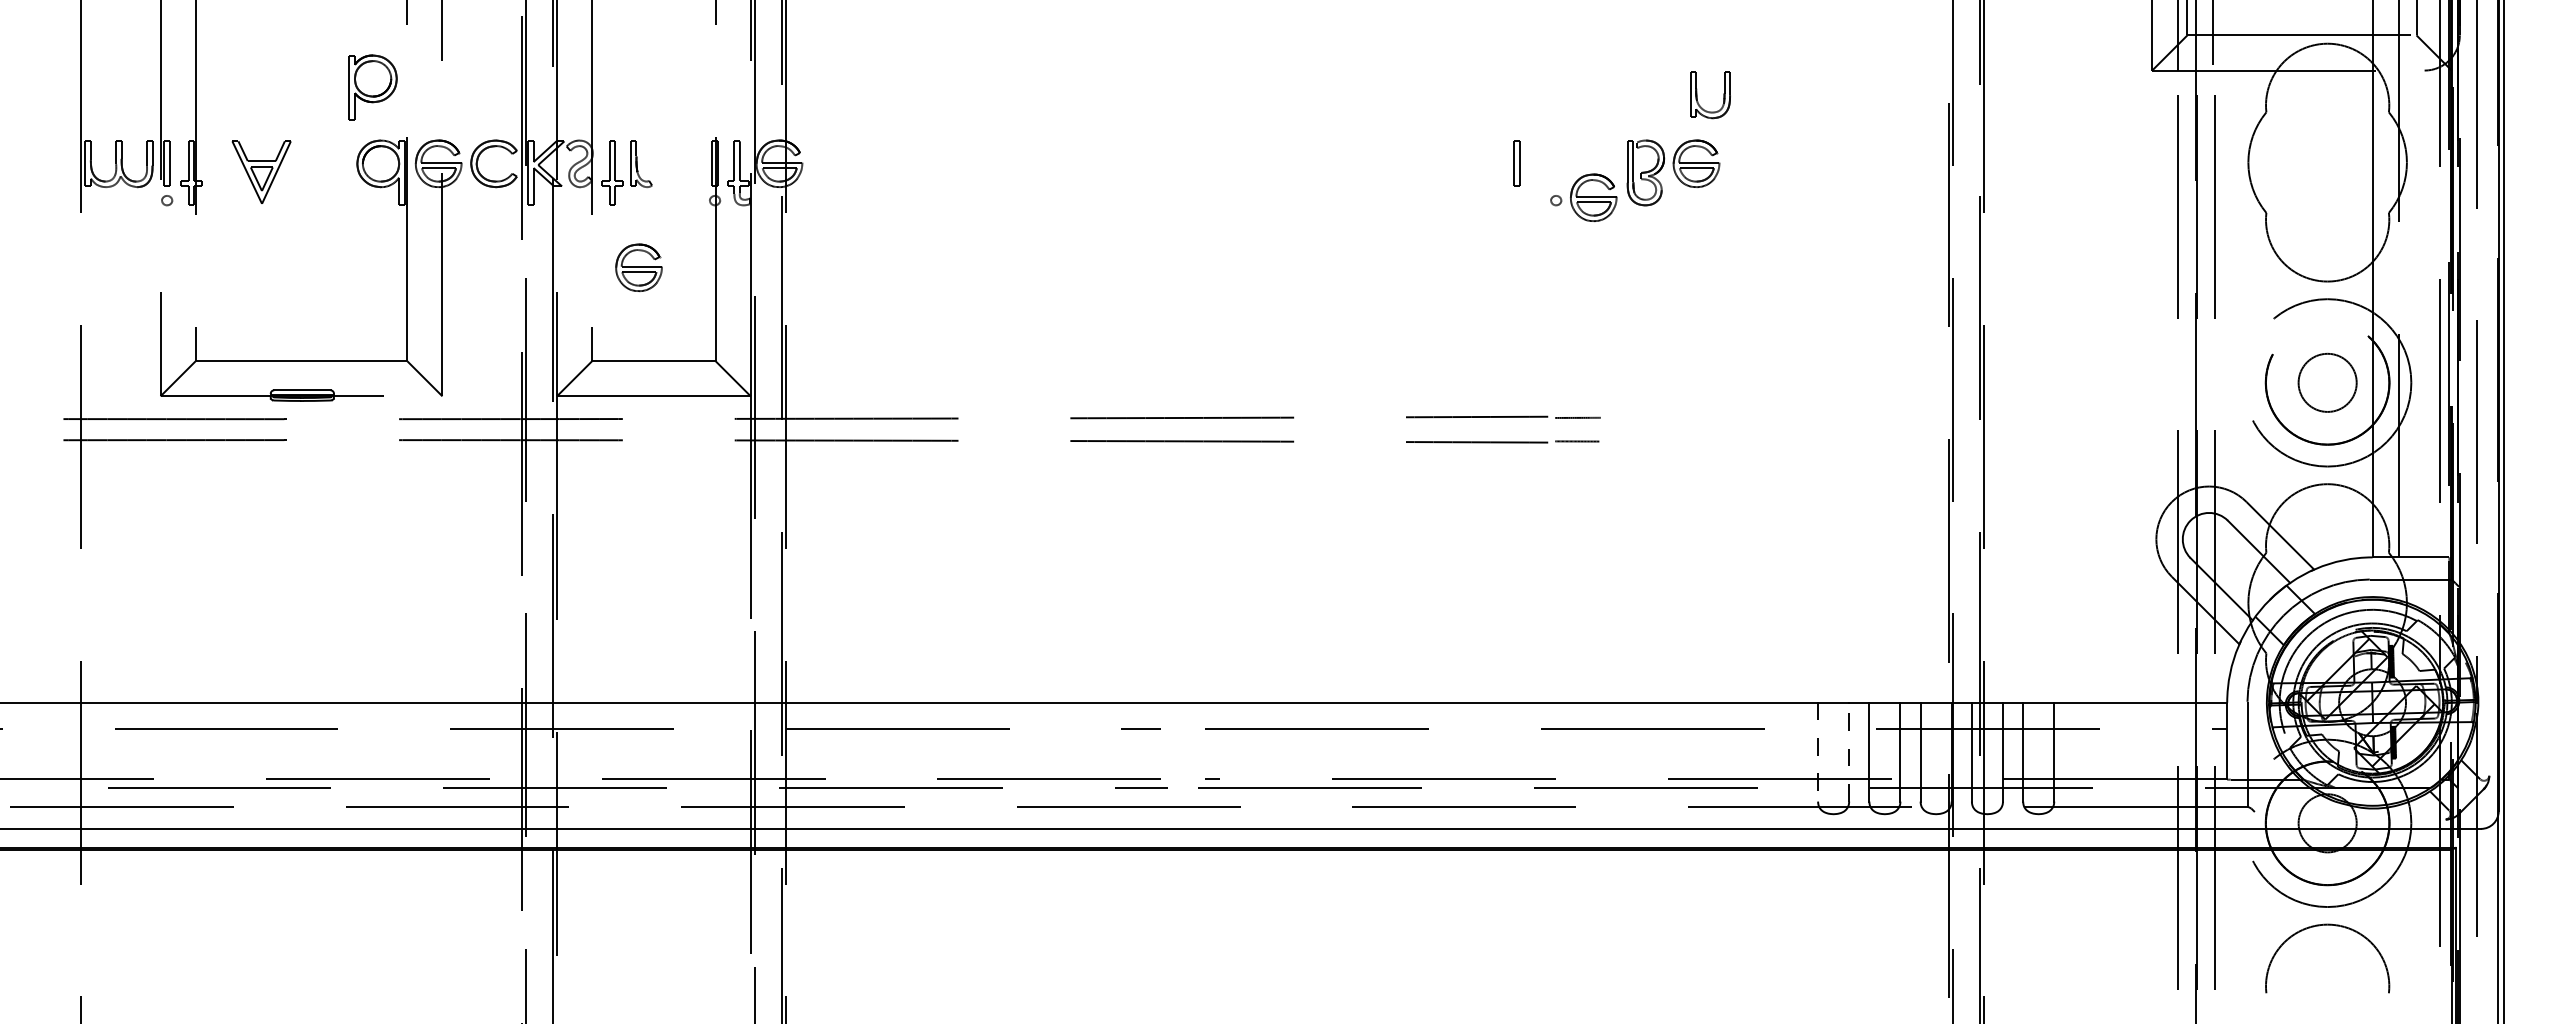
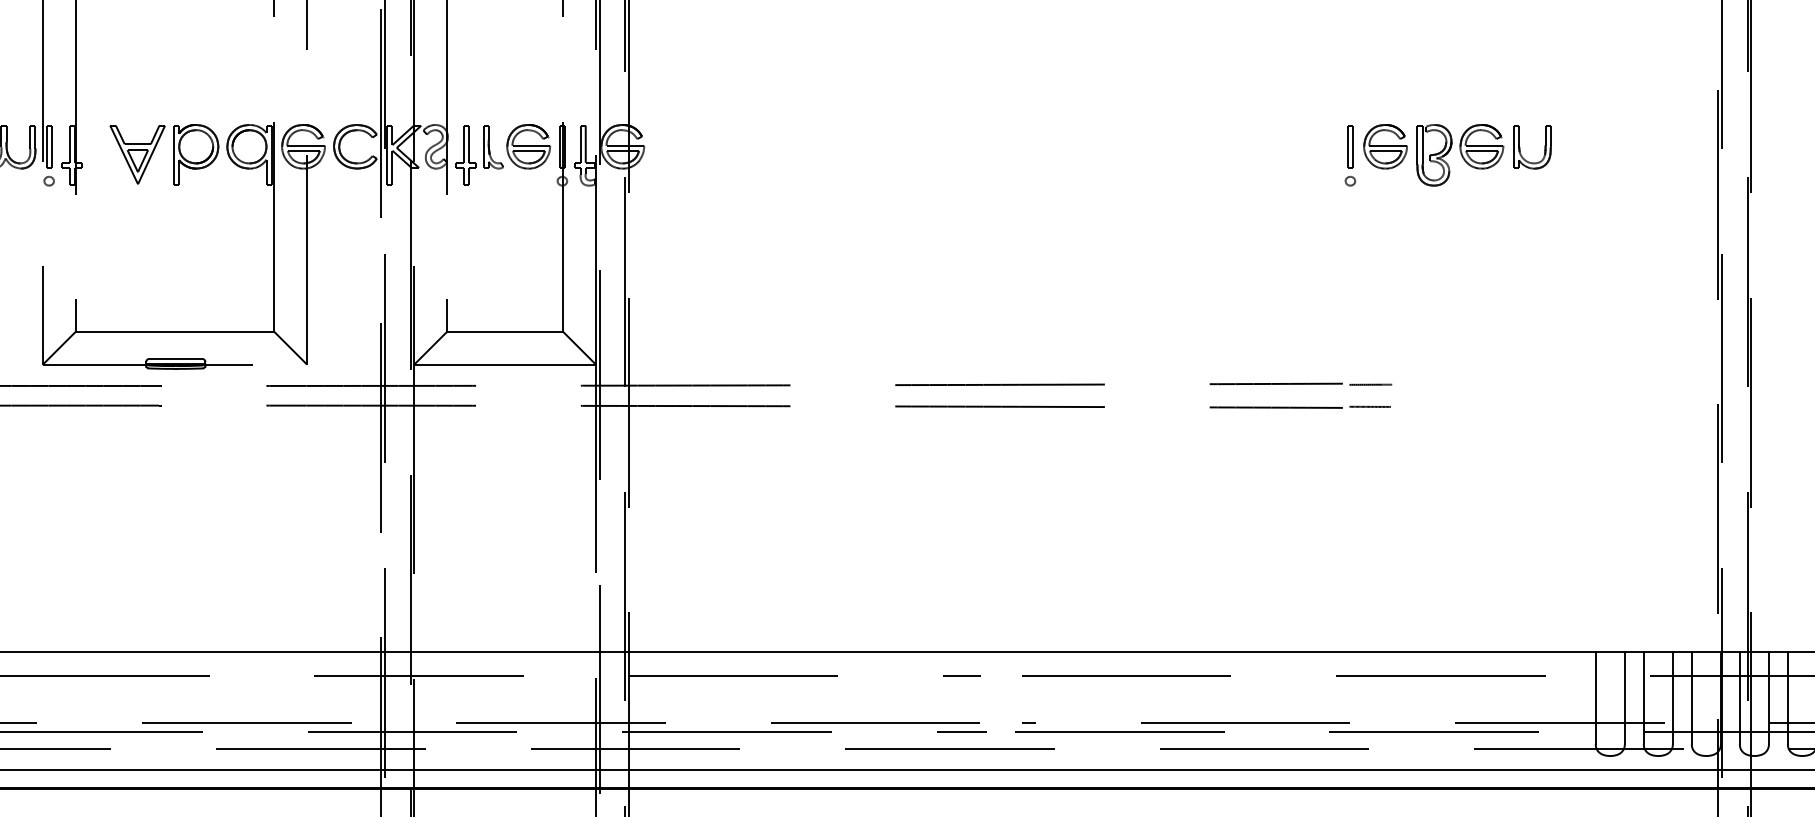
part: (372, 87) -> (195, 154), moved
part: (1697, 95) -> (1520, 147), moved
part: (1516, 163) -> (1349, 146), moved
part: (1593, 197) -> (1385, 146), moved
part: (638, 267) -> (528, 146), moved
line: (1849, 751) -> (1625, 697), dashed -> solid
line: (1818, 752) -> (1596, 698), dashed -> solid

